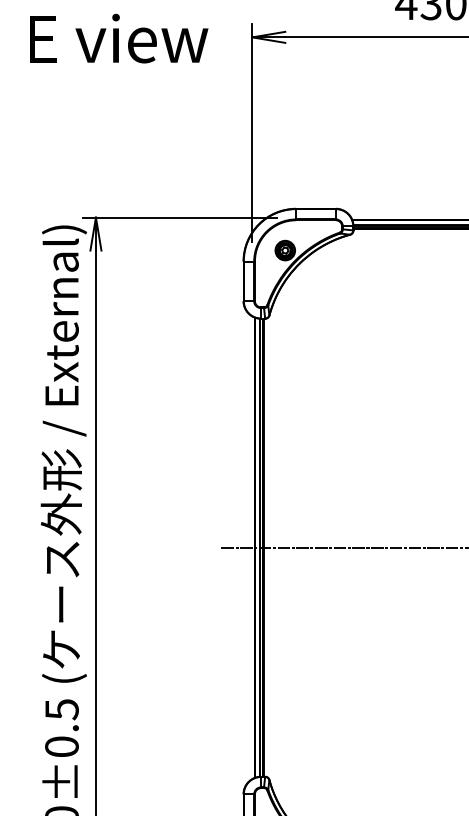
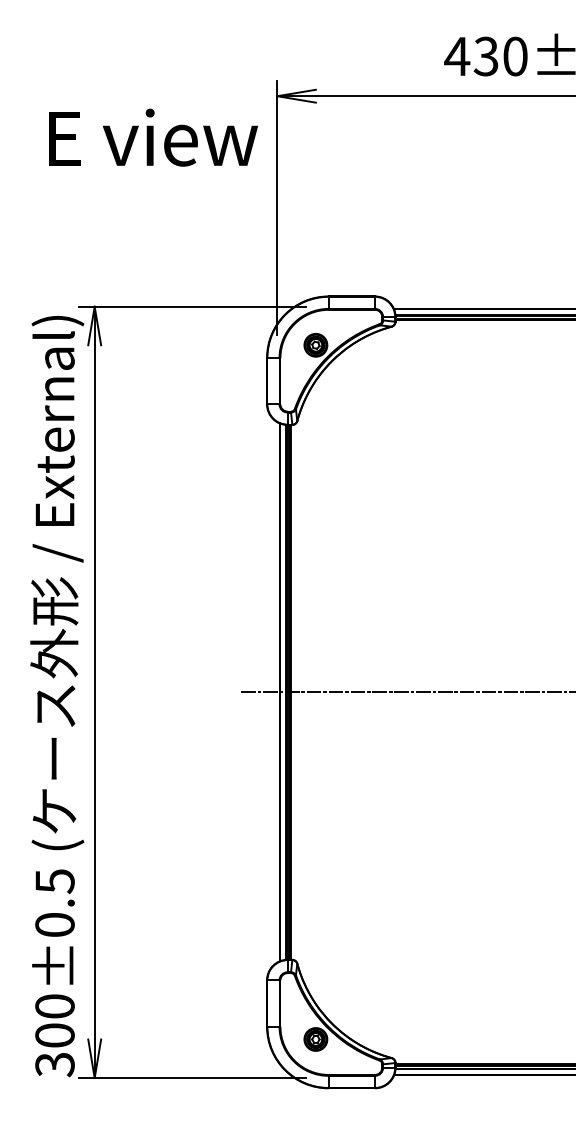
text: (118, 38) -> (153, 137), moved

